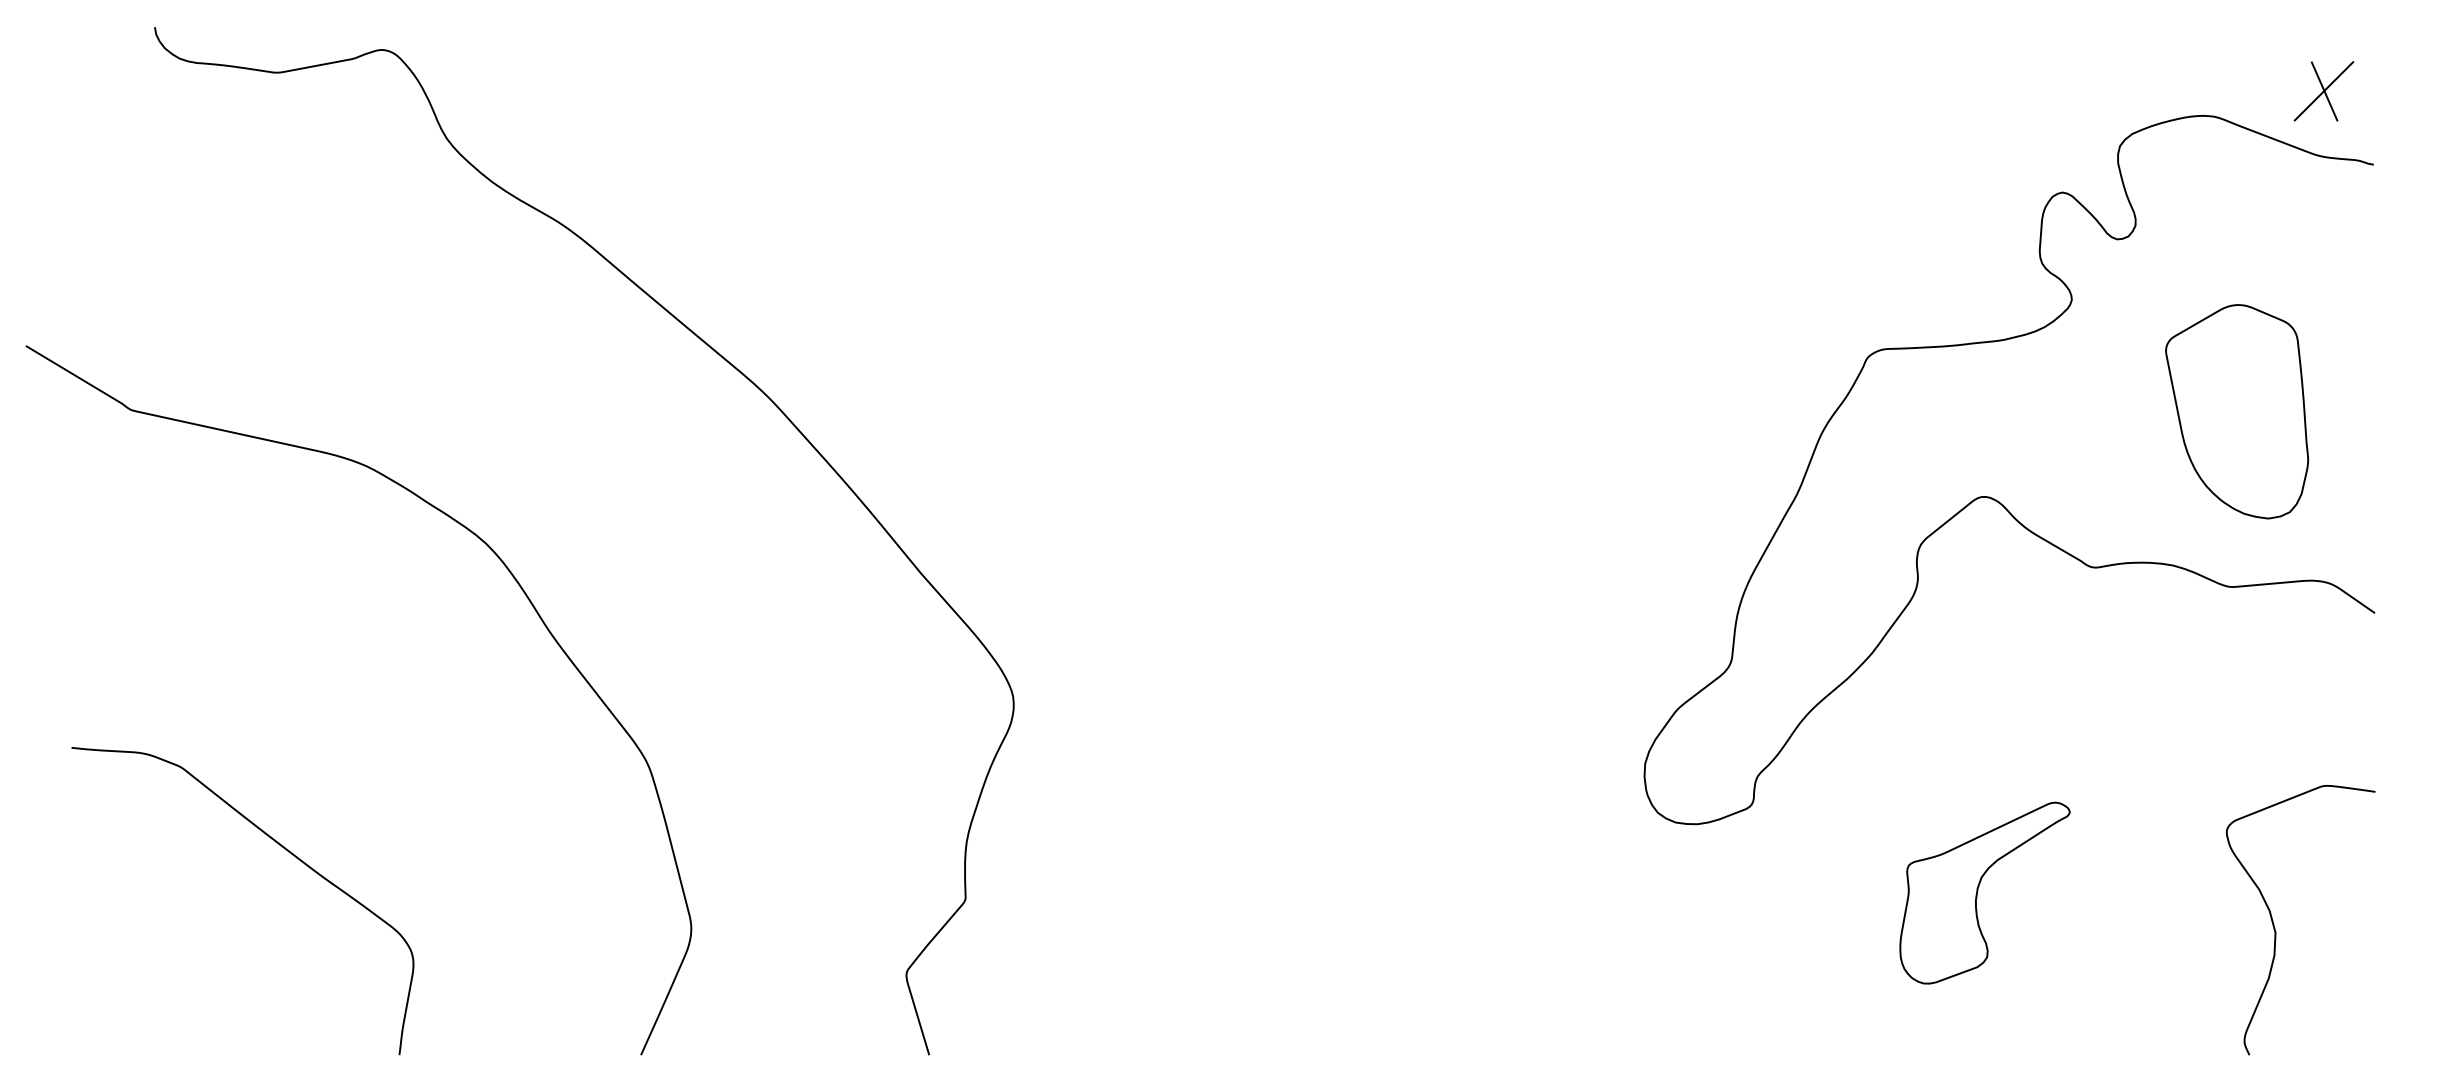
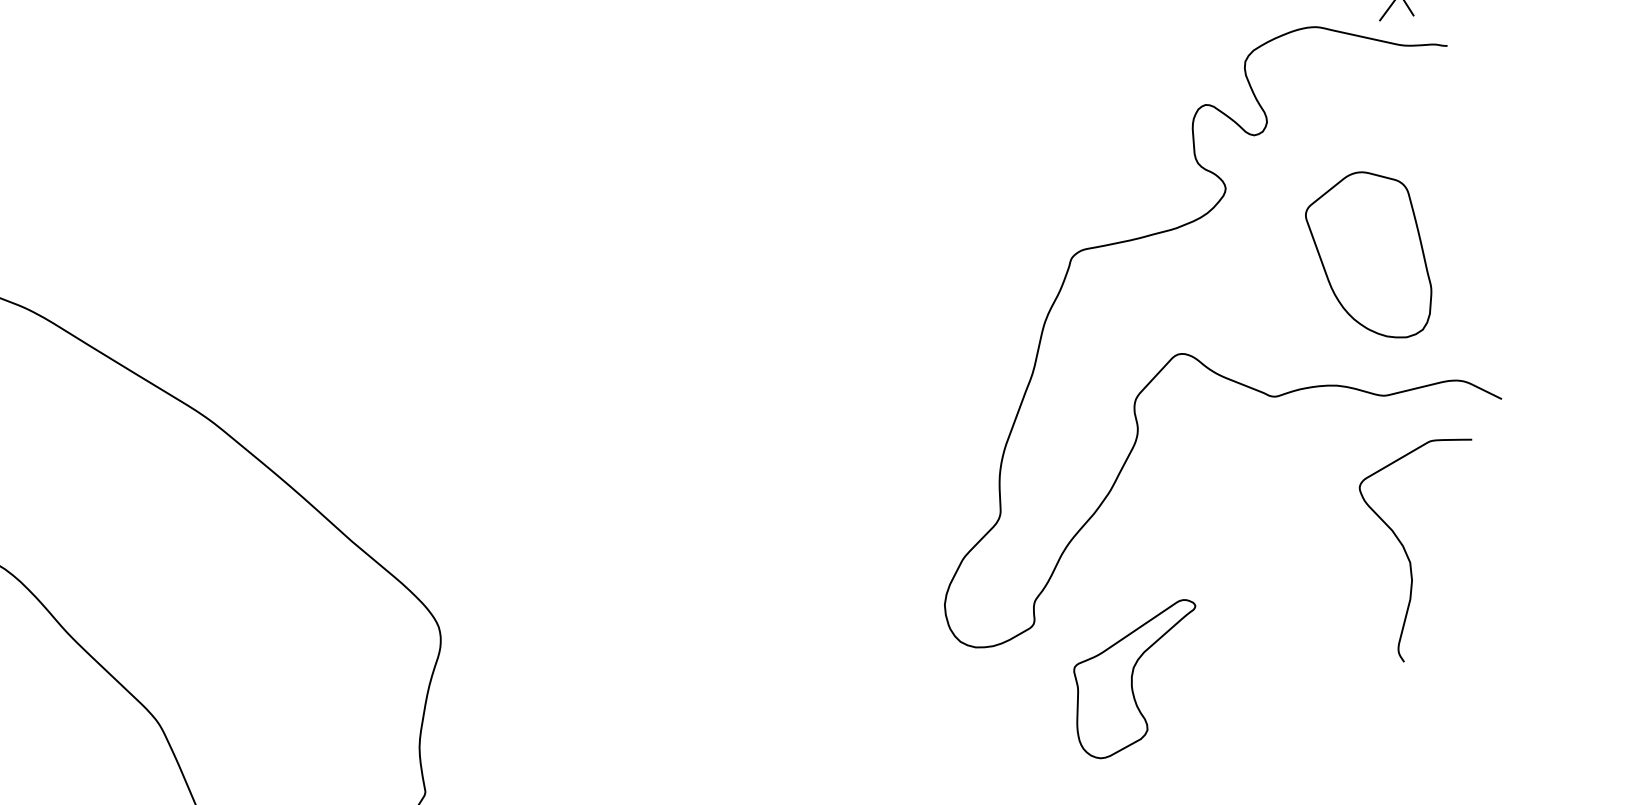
part: (1978, 891) -> (1132, 679), moved
curve: (2275, 927) -> (1409, 558), moved

